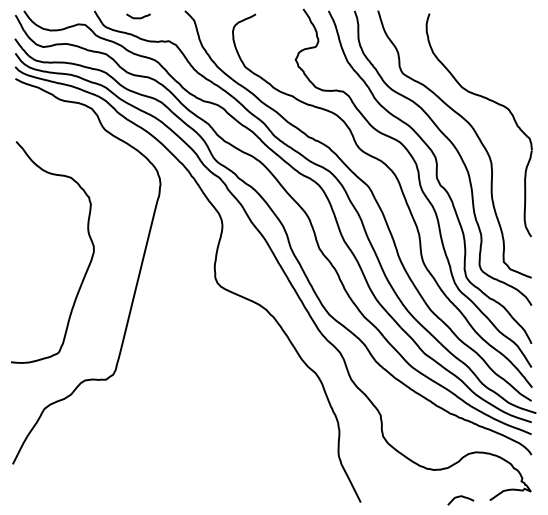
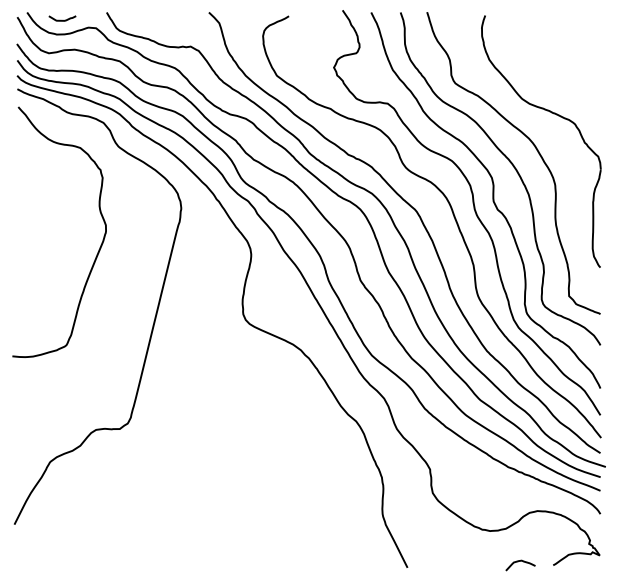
curve: (138, 17) -> (62, 19), moved
curve: (87, 267) -> (98, 249), moved

